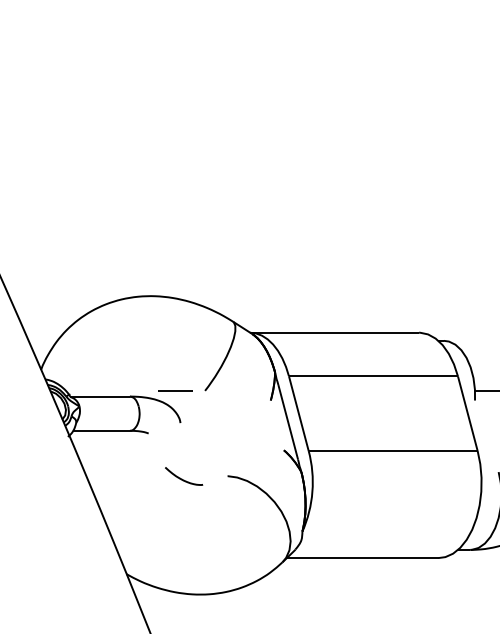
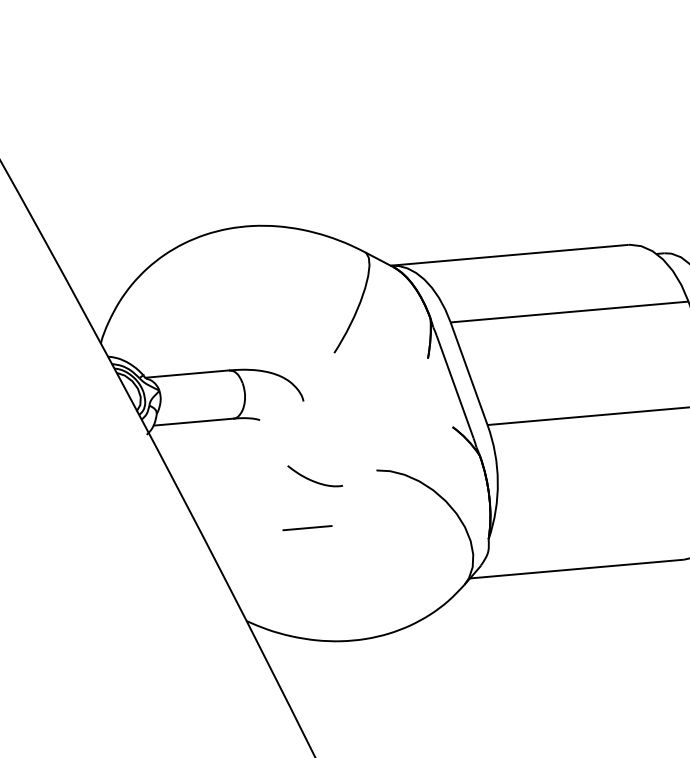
line: (175, 390) -> (307, 528), moved

